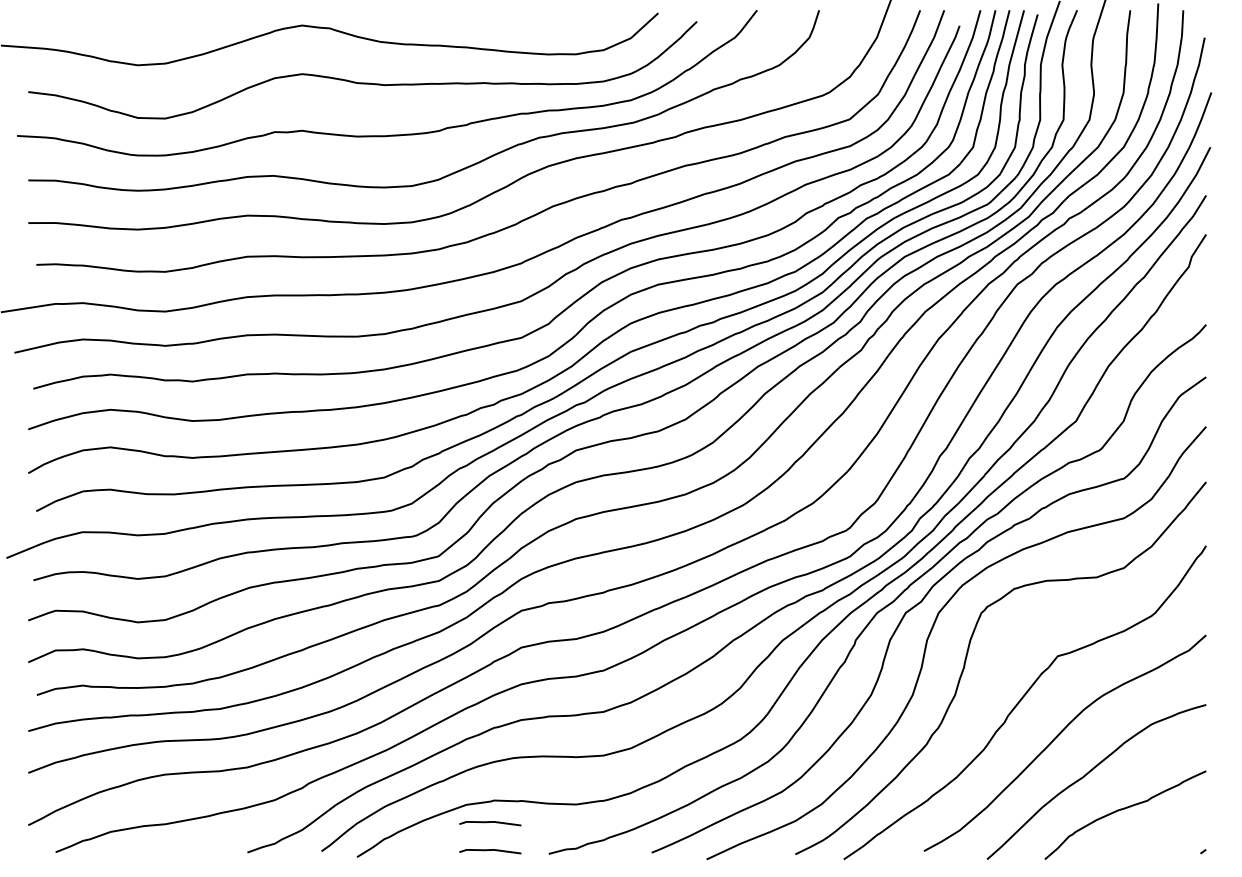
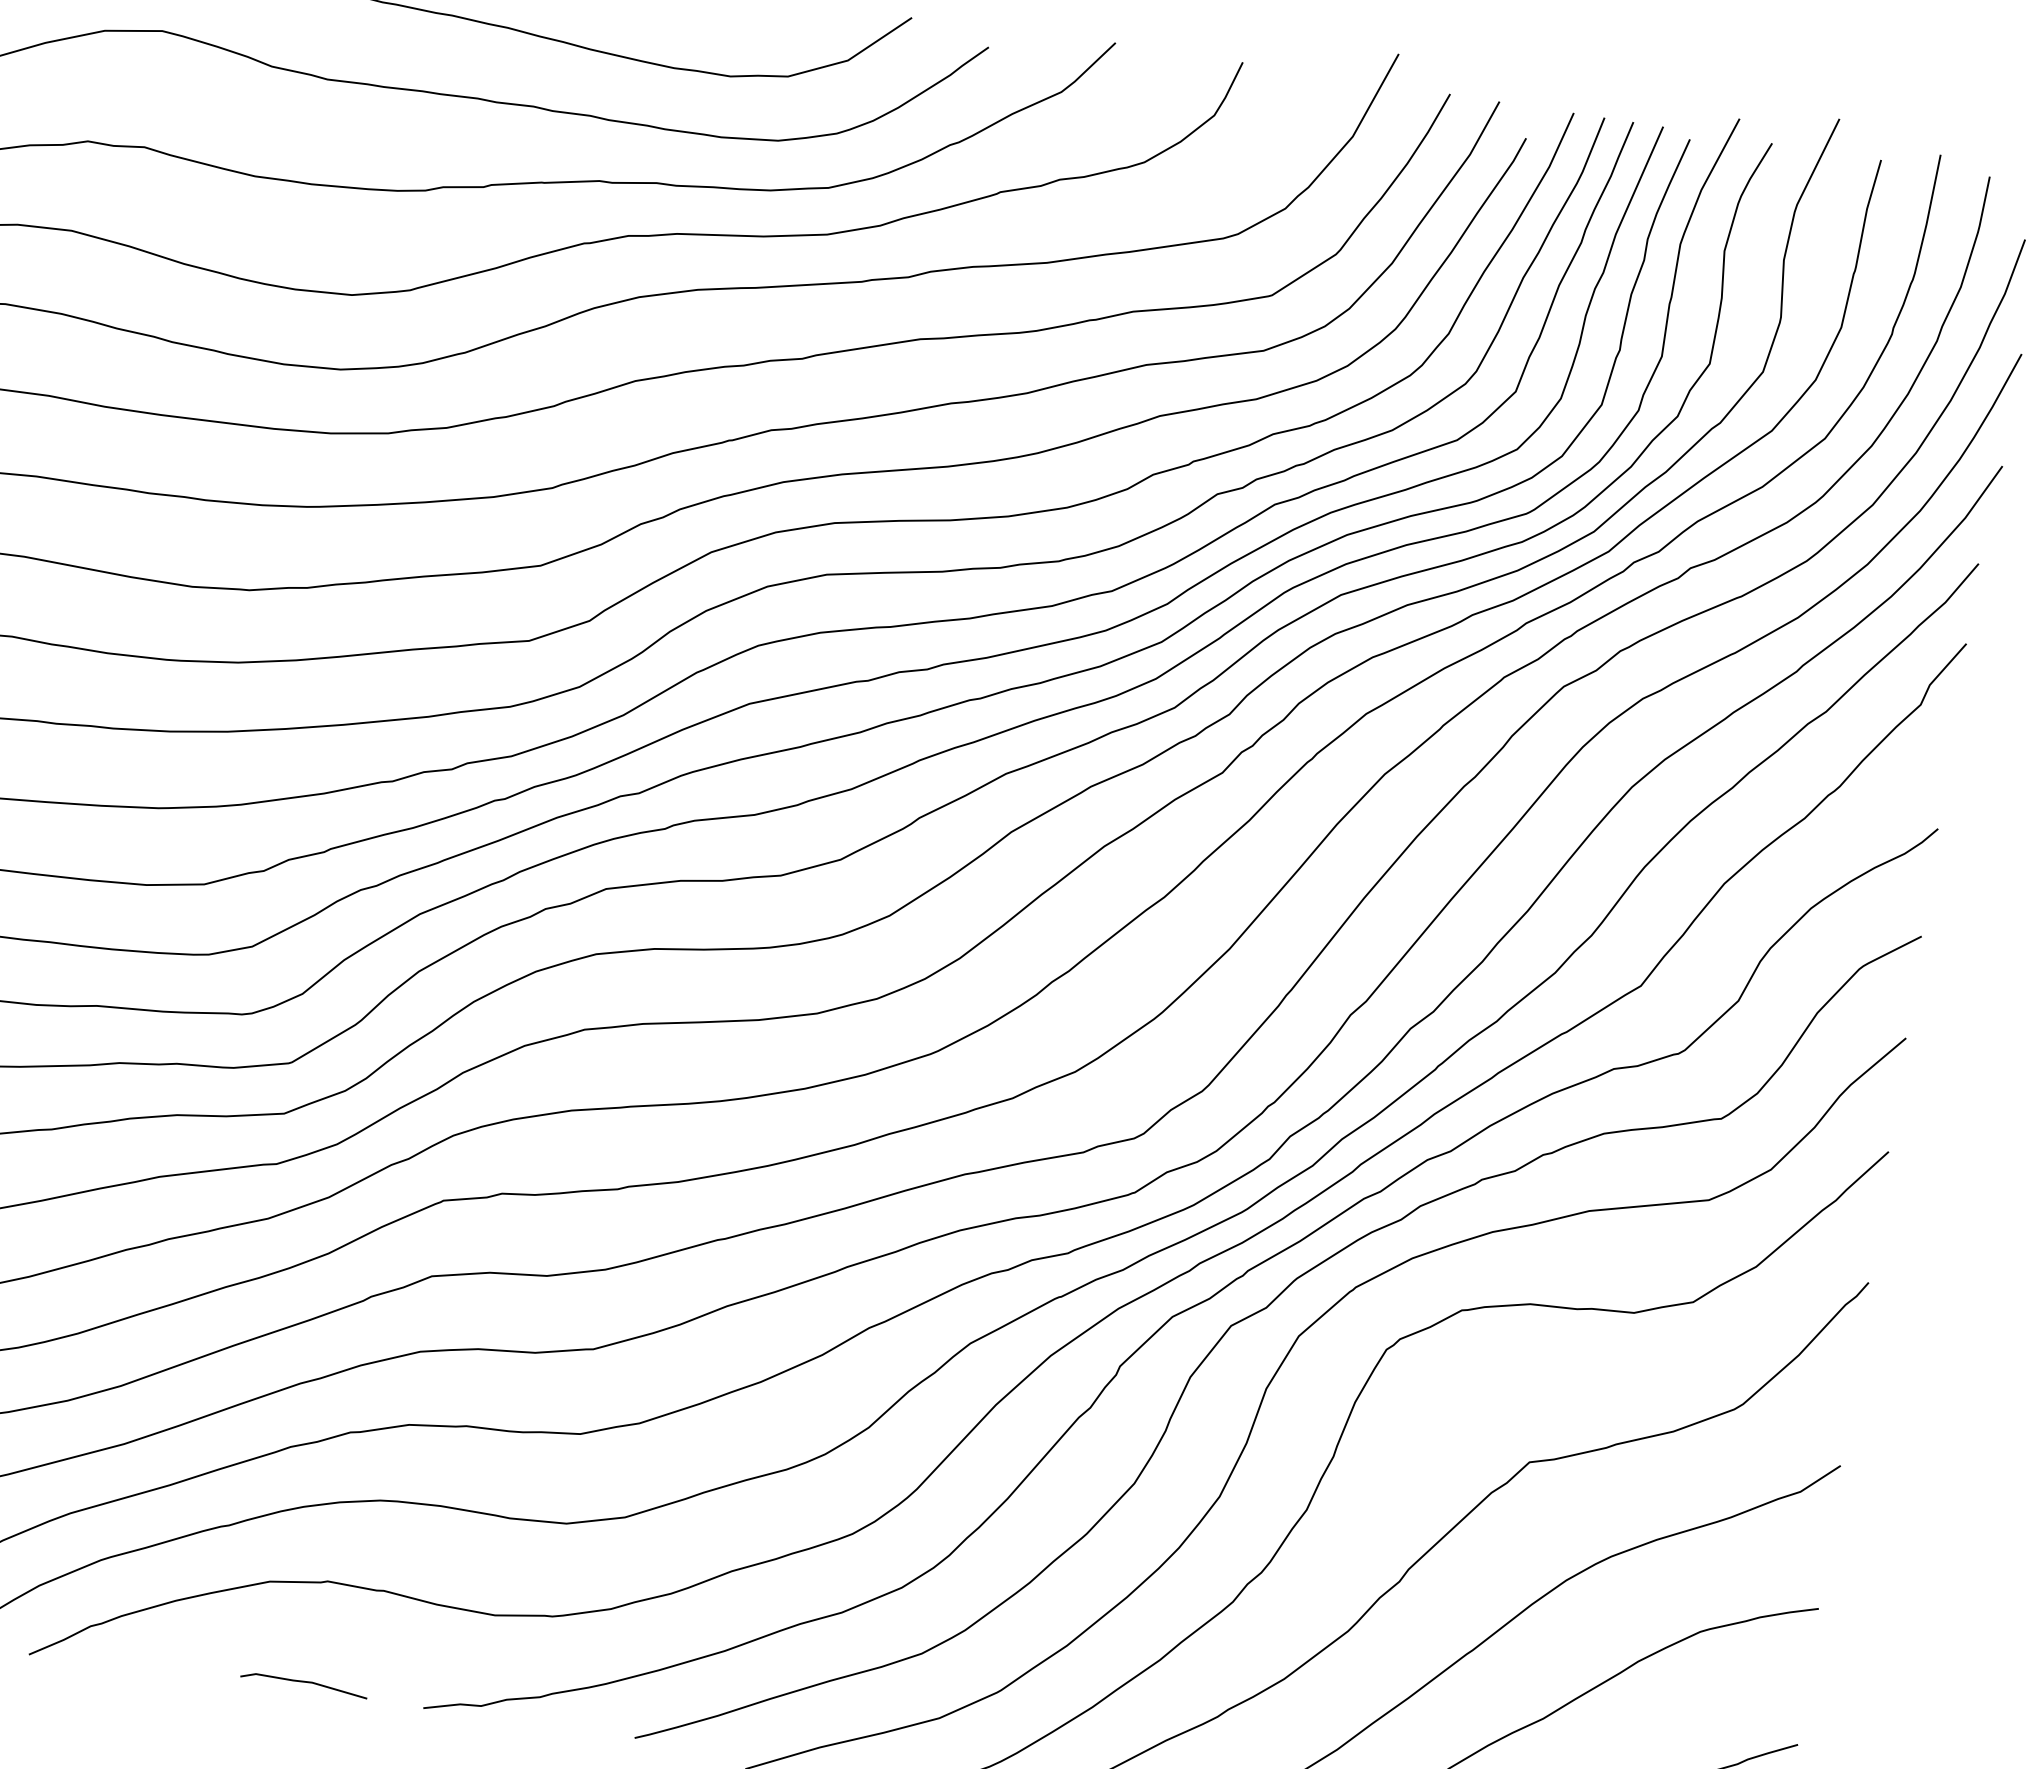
line: (490, 822) -> (313, 1625), removed

